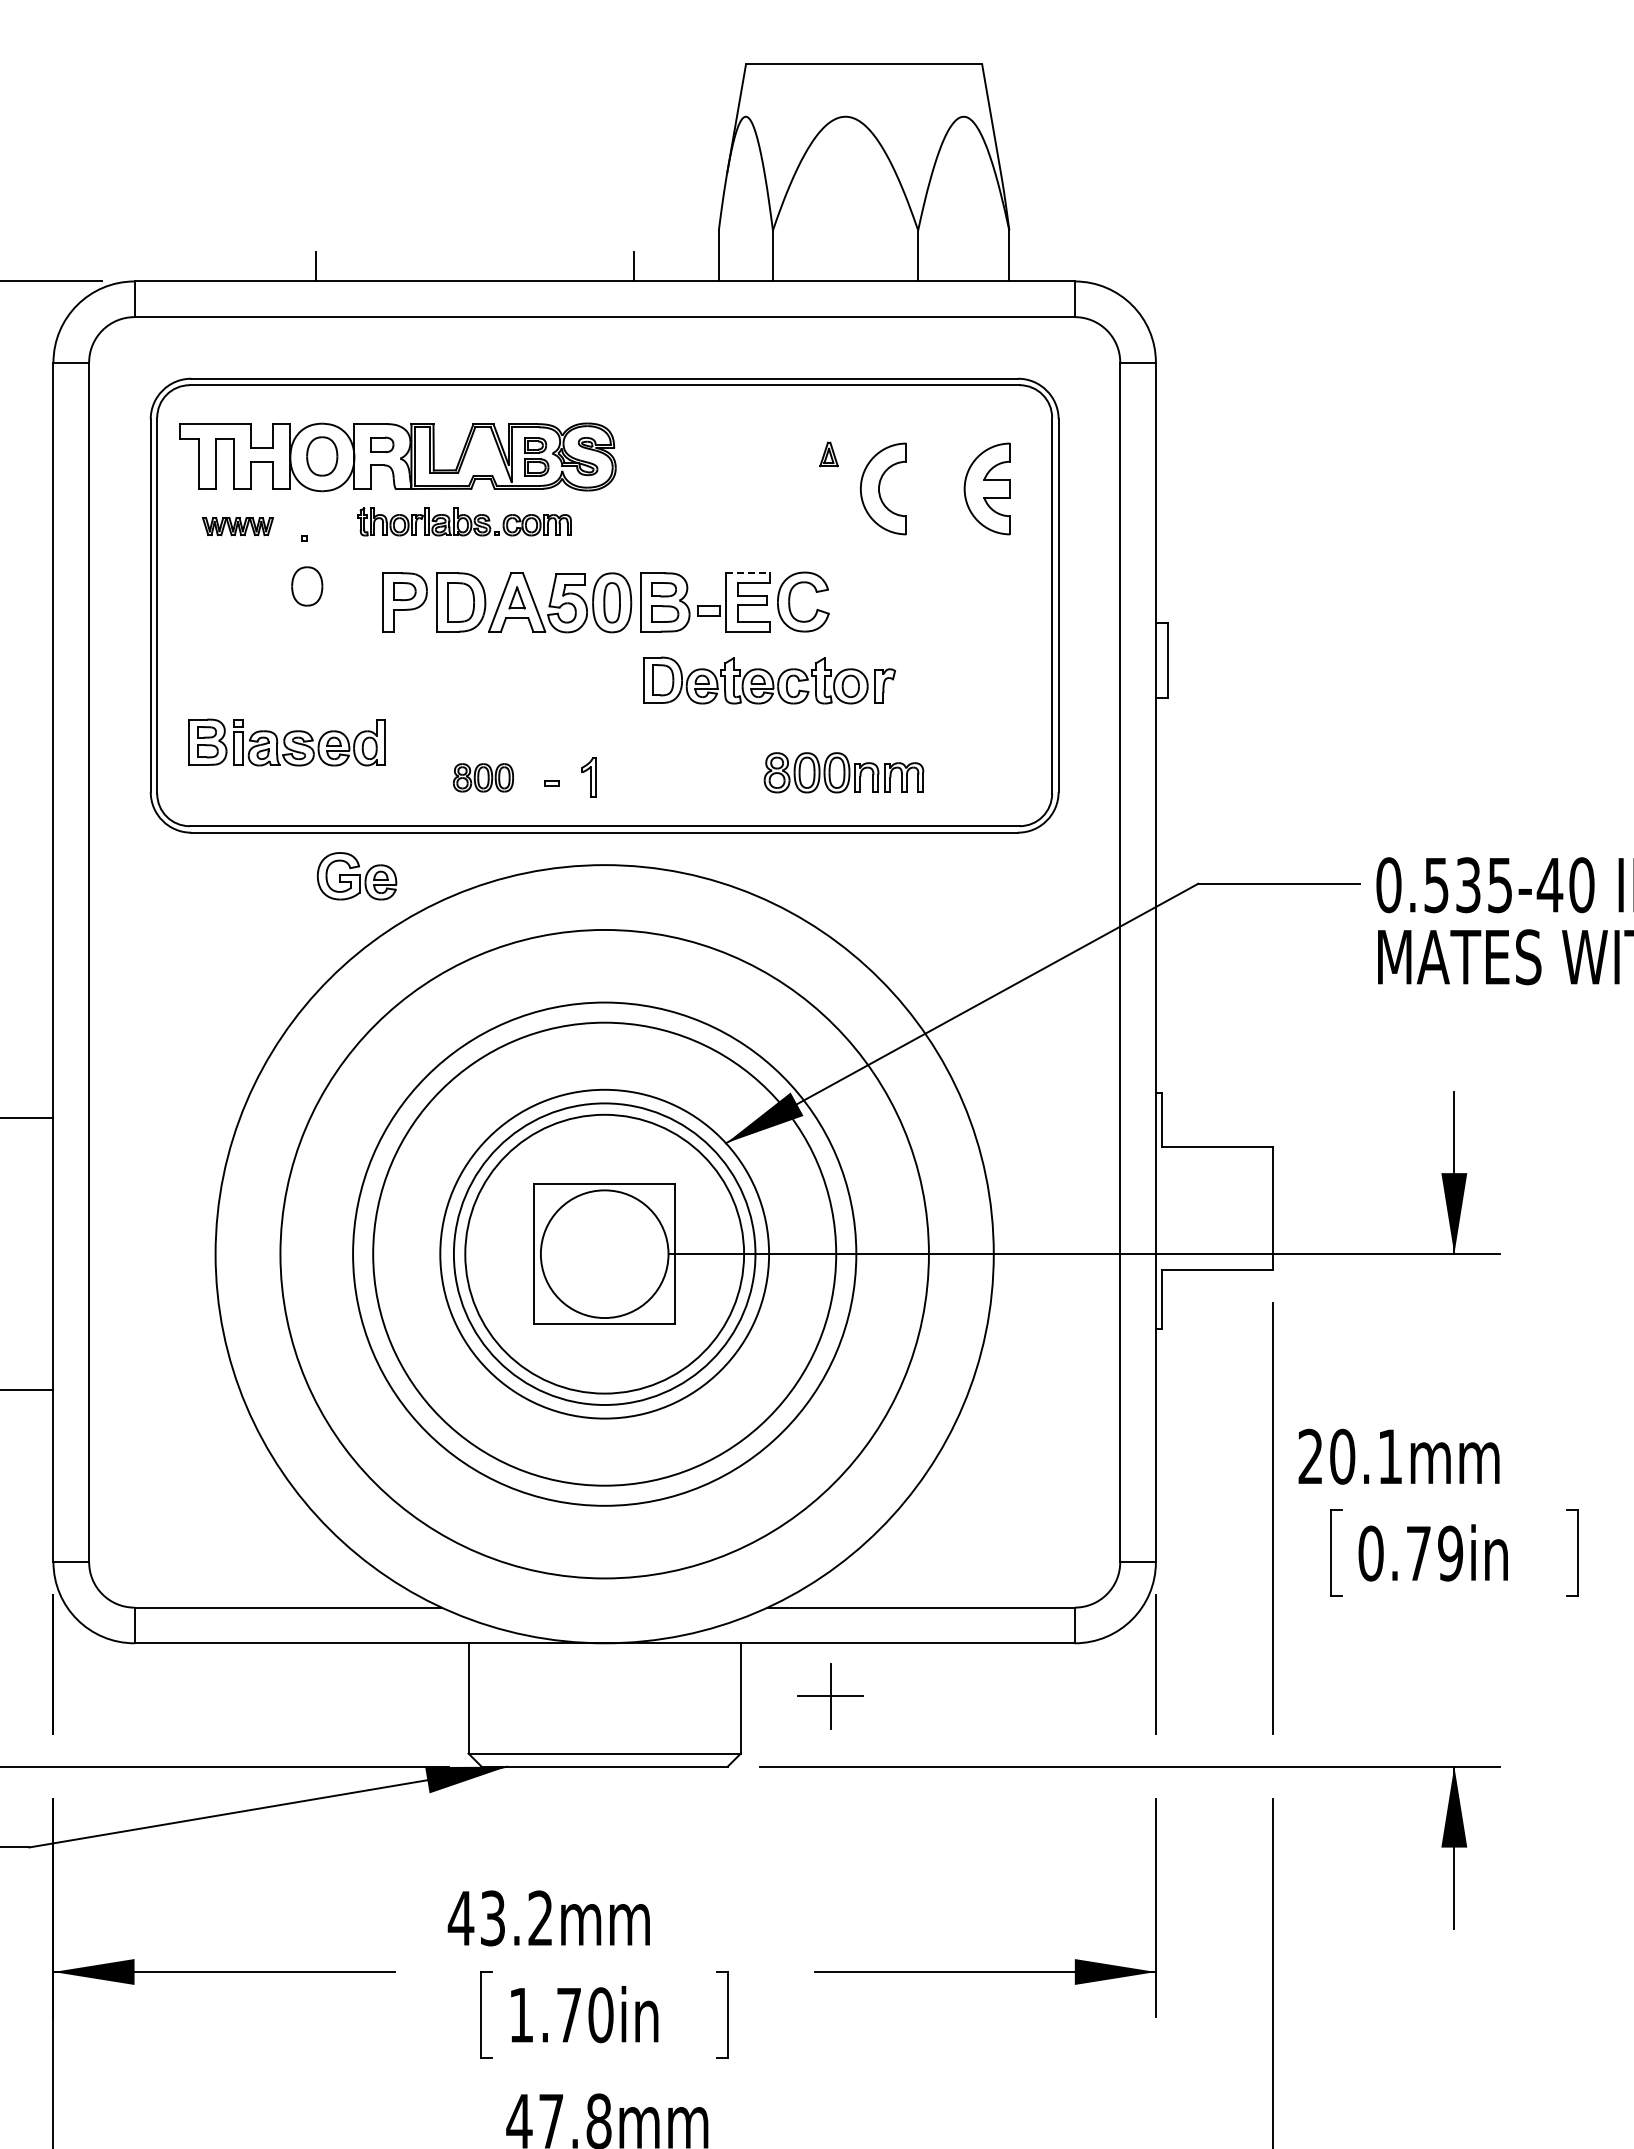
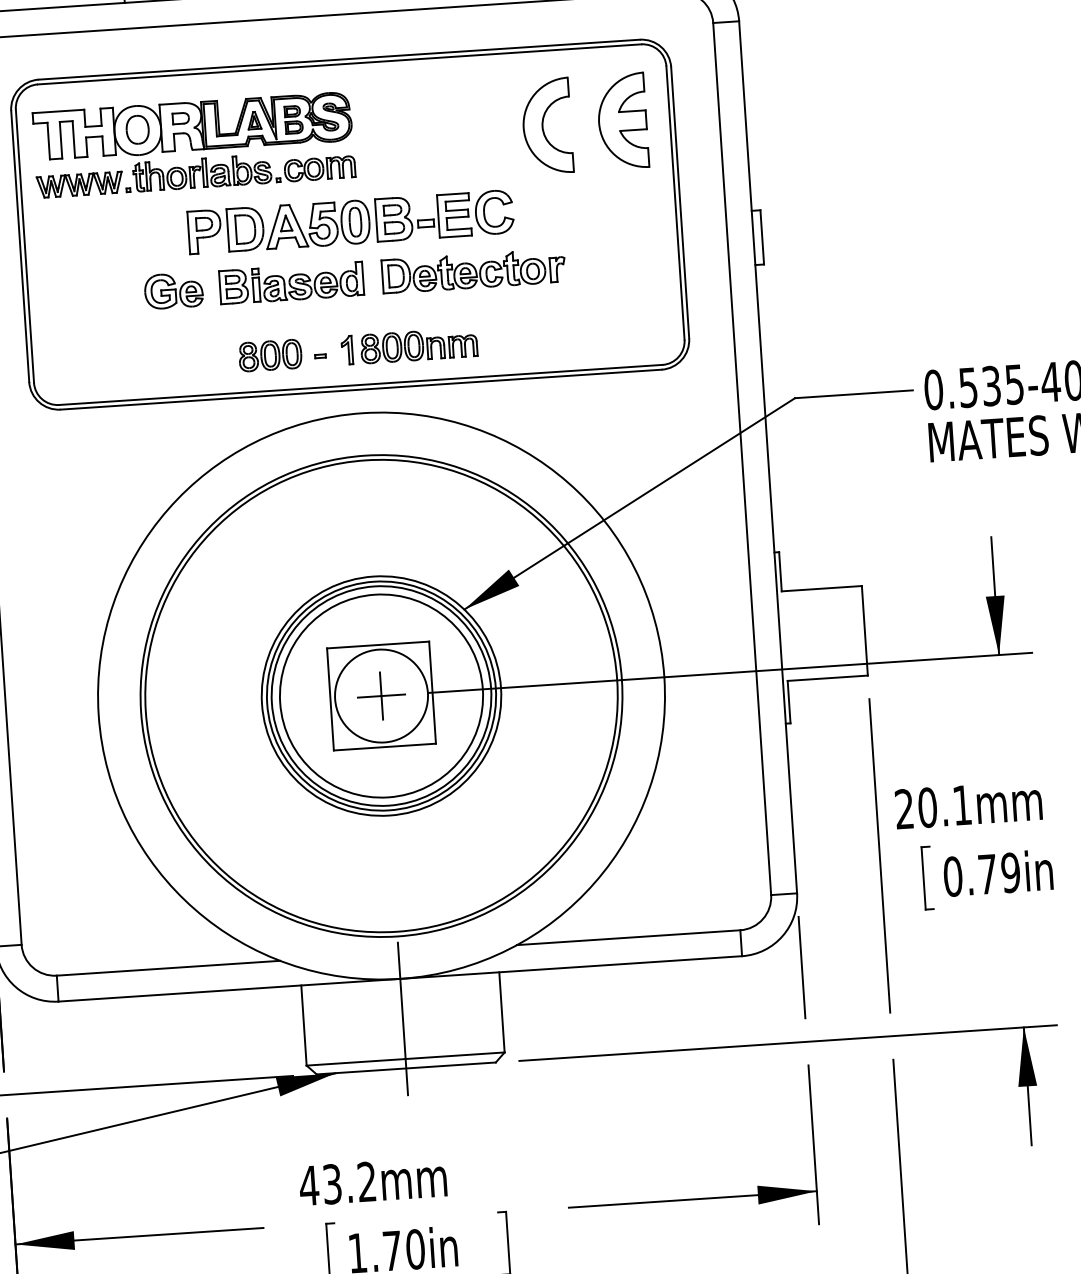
part: (828, 454) -> (254, 120), moved
part: (883, 488) -> (547, 126), size x1.43
part: (987, 488) -> (622, 120), size x1.43
part: (464, 521) -> (244, 170), size x1.43
part: (237, 526) -> (79, 184), size x1.67
line: (747, 573) -> (452, 194), dashed -> solid
part: (307, 586) -> (133, 225), removed
part: (286, 742) -> (291, 283), moved
part: (843, 772) -> (418, 345), moved
part: (483, 777) -> (270, 355), size x1.43
part: (356, 876) -> (173, 291), moved
circle: (604, 1253) -> (381, 695), size x0.62
circle: (604, 1253) -> (381, 695), size x1.43
part: (830, 1696) -> (381, 696), moved
line: (604, 1698) -> (402, 1019), added

